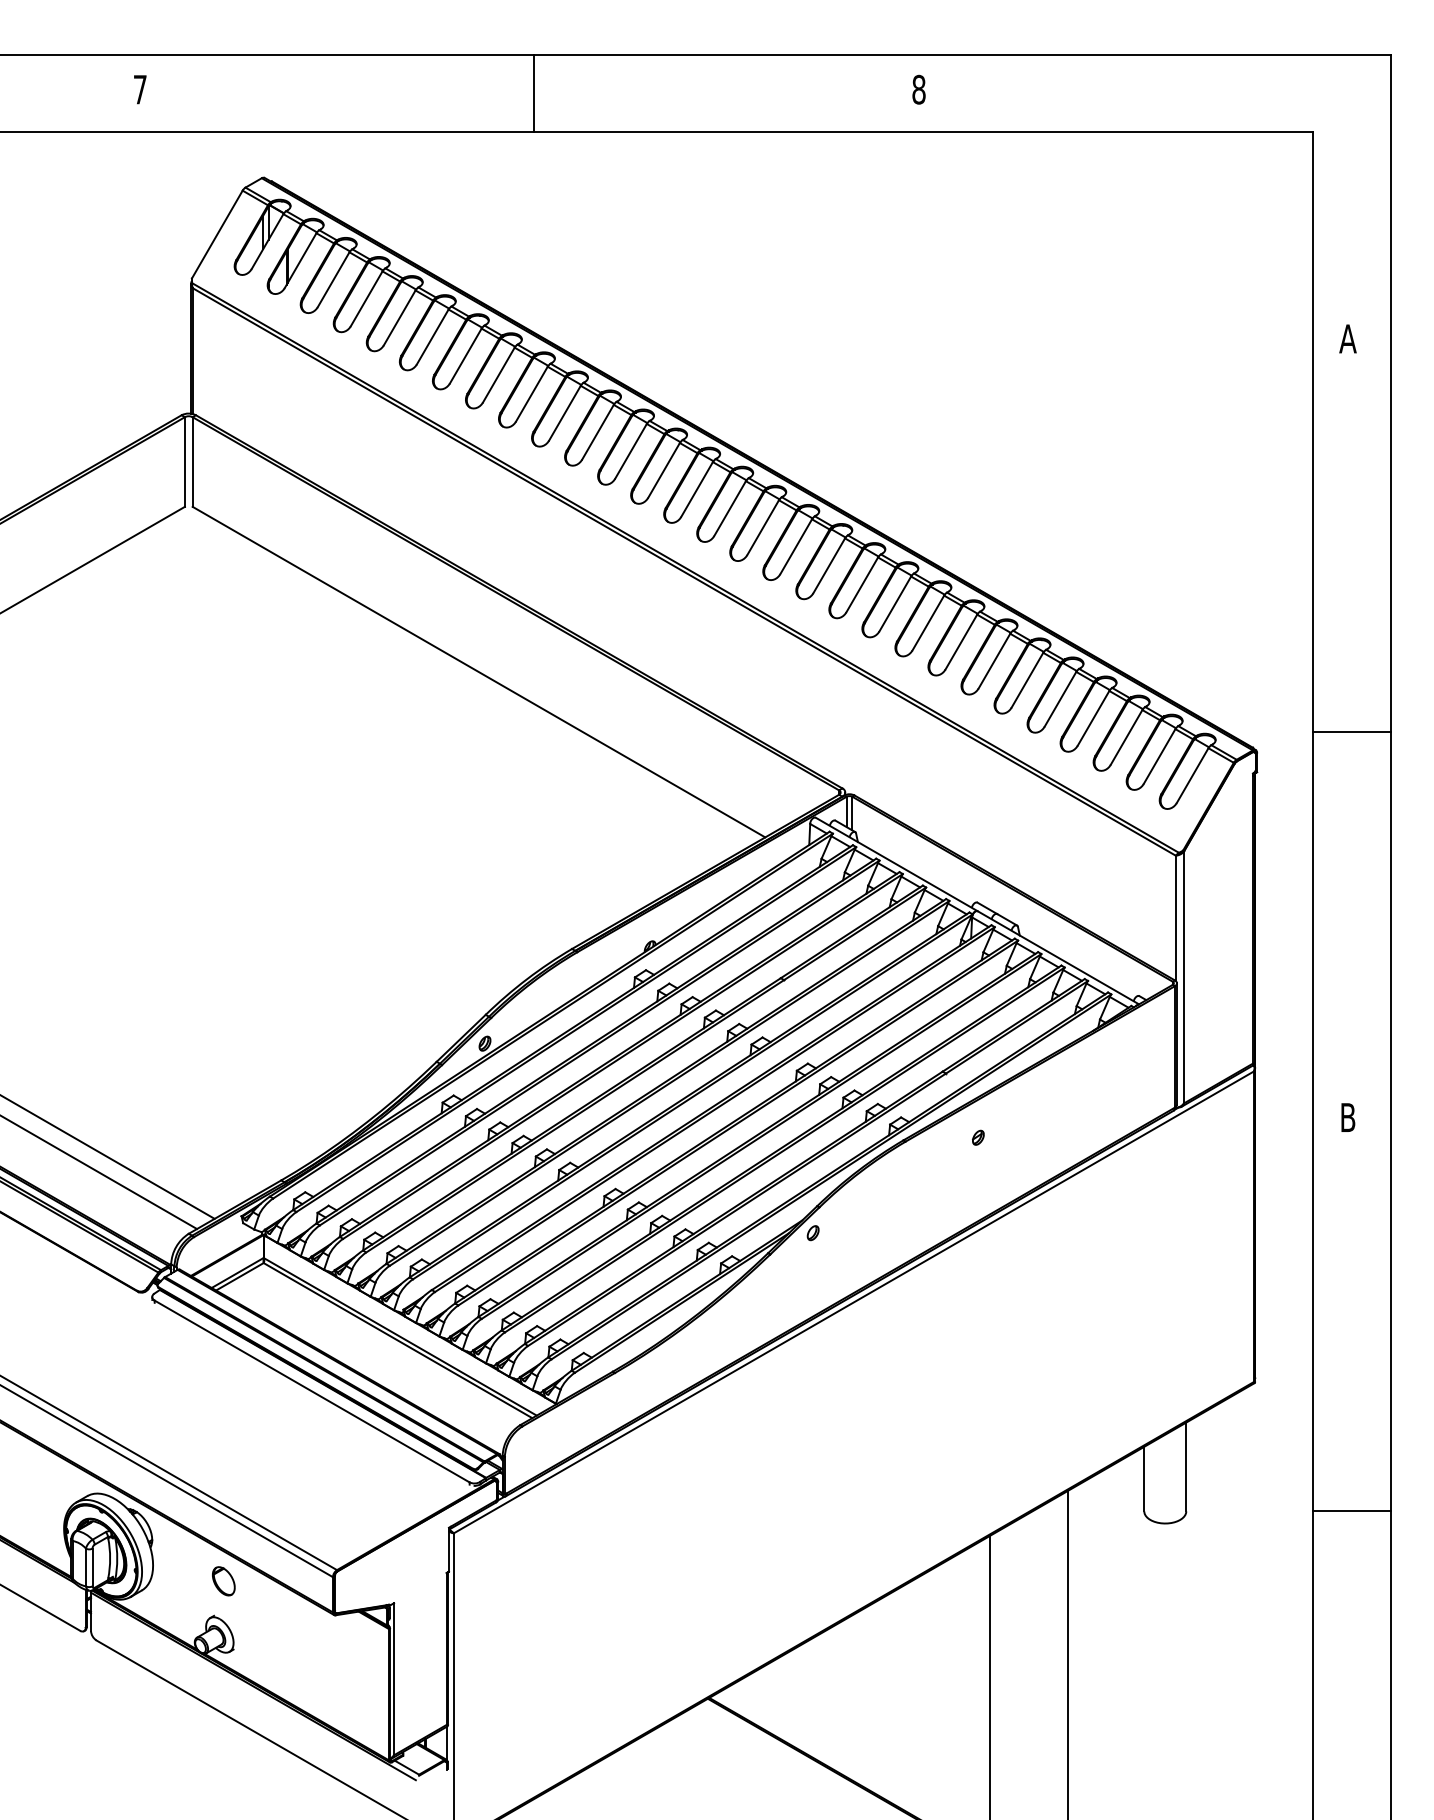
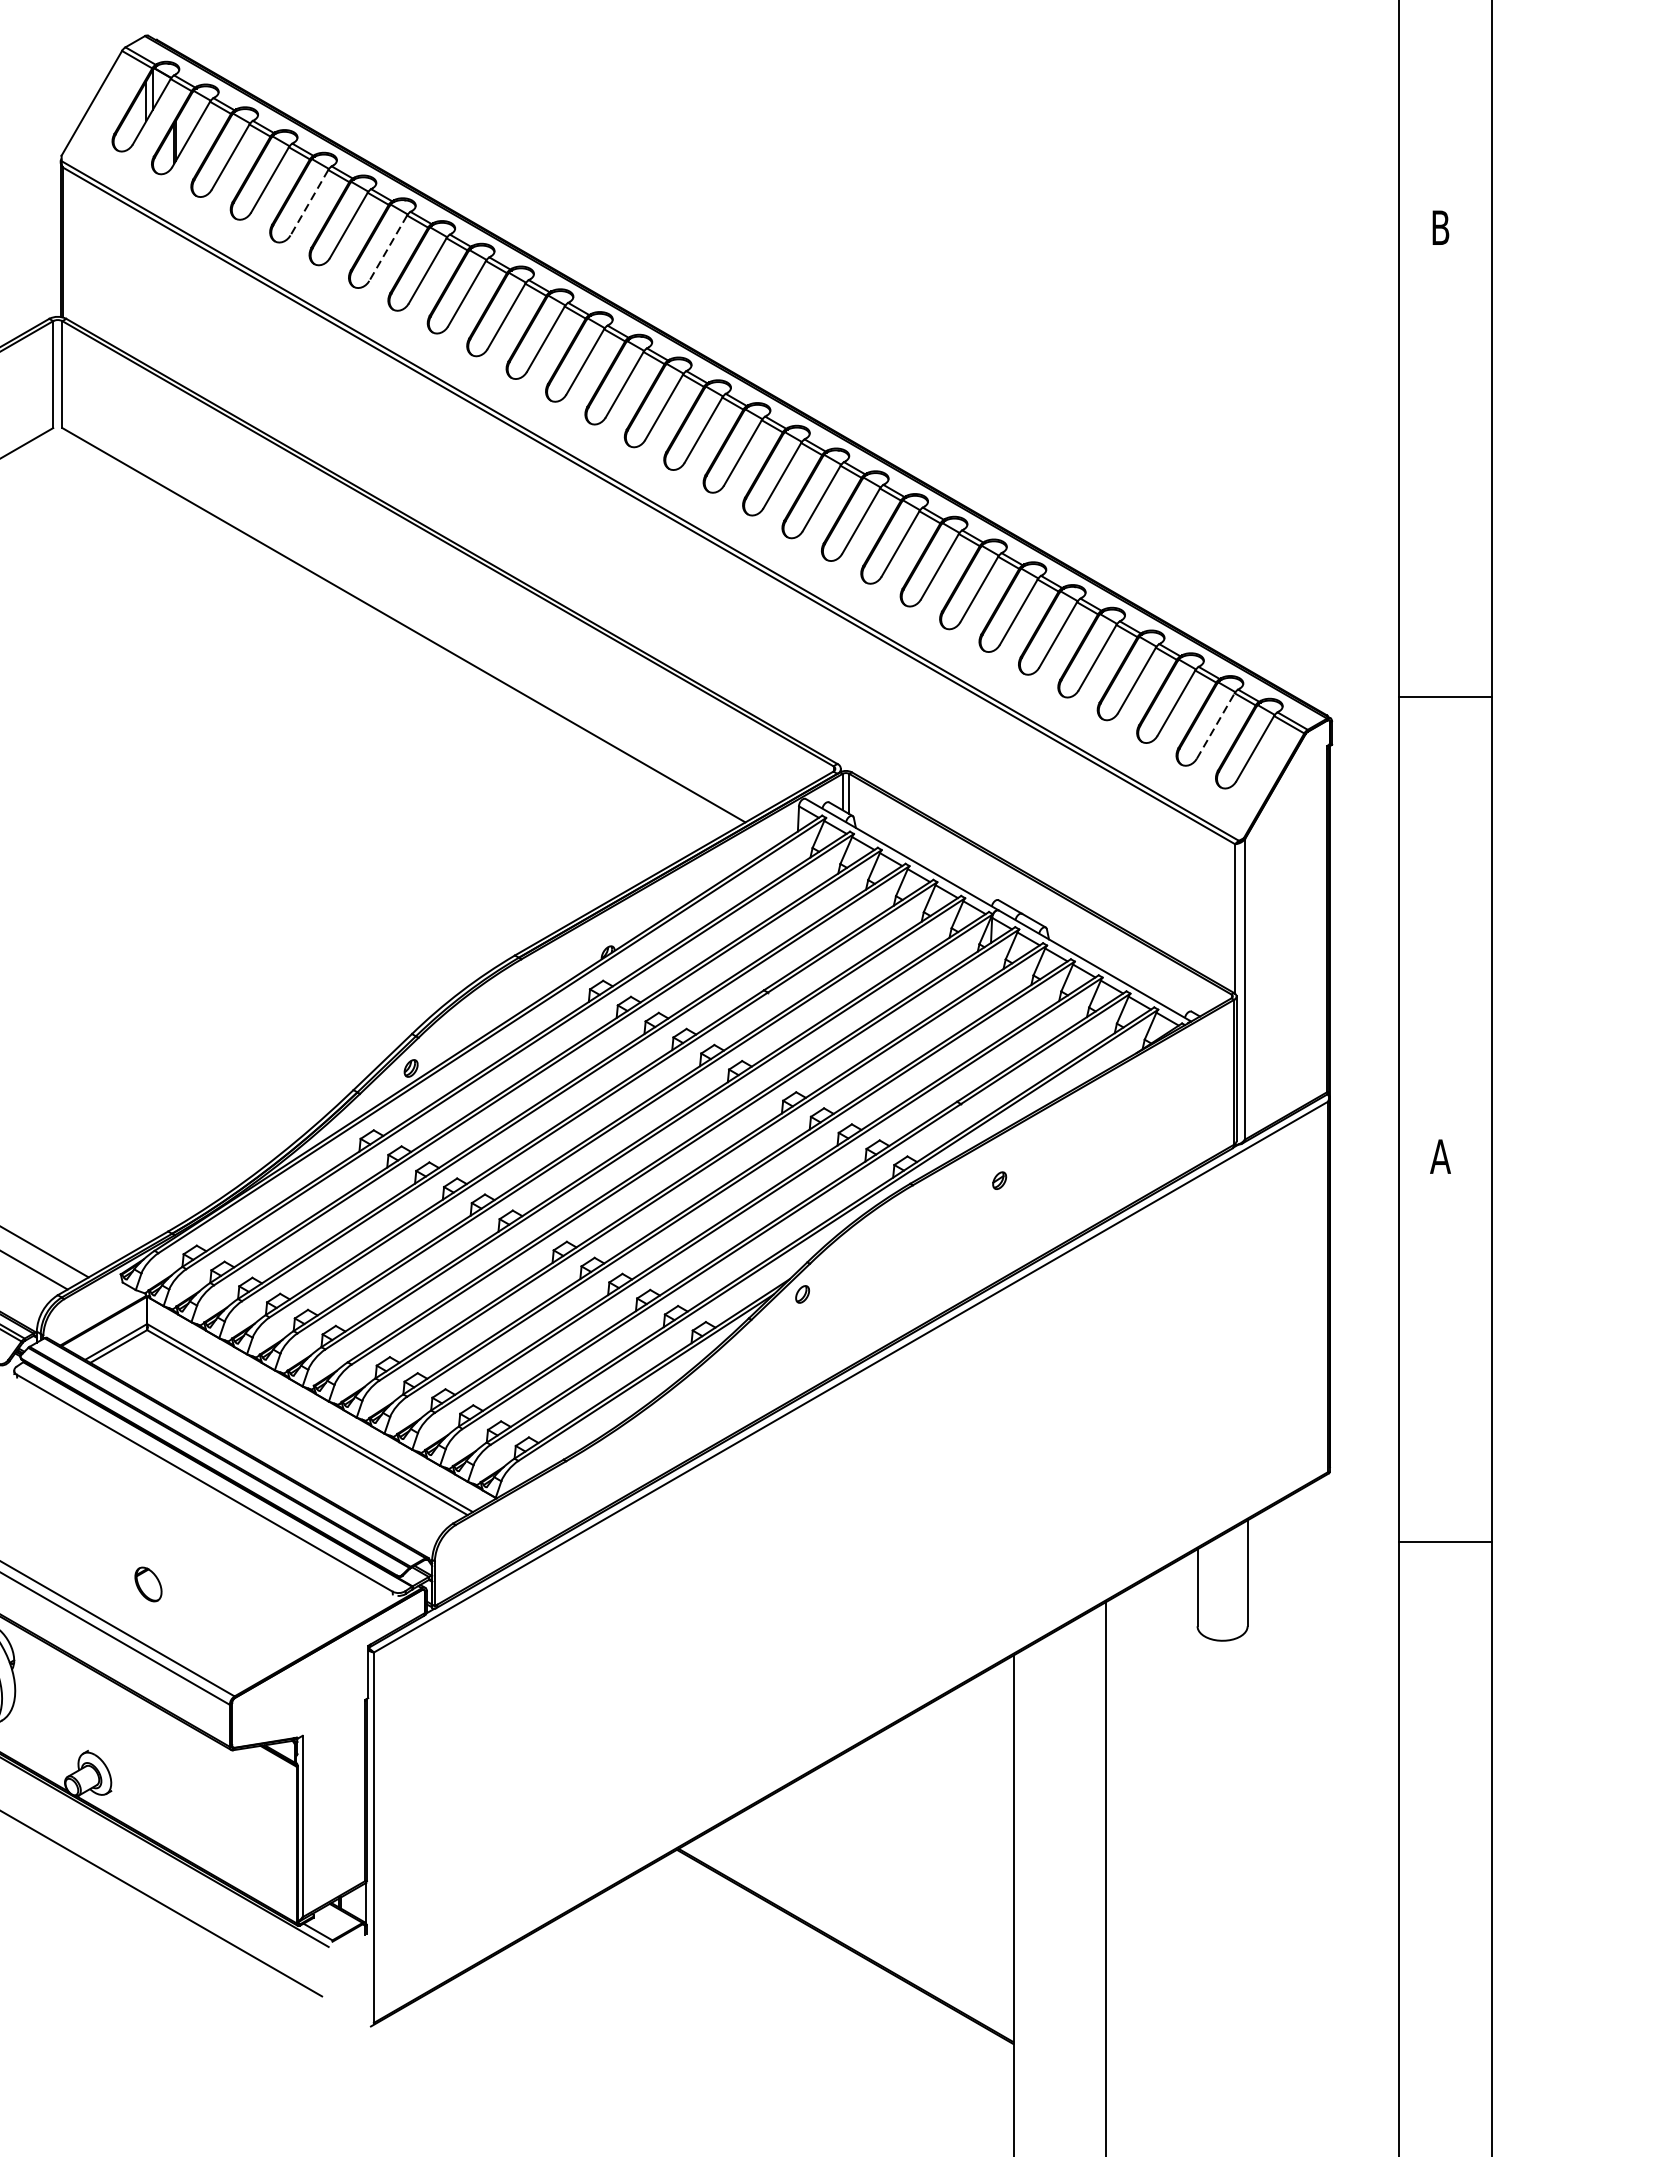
line: (399, 317) -> (309, 202), solid -> dashed
text: (1347, 338) -> (1439, 227), A -> B
line: (465, 356) -> (387, 248), solid -> dashed
line: (1159, 756) -> (1215, 725), solid -> dashed
text: (1347, 1117) -> (1439, 1156), B -> A
line: (1351, 1510) -> (1444, 1541), moved
part: (223, 1581) -> (148, 1584), moved

